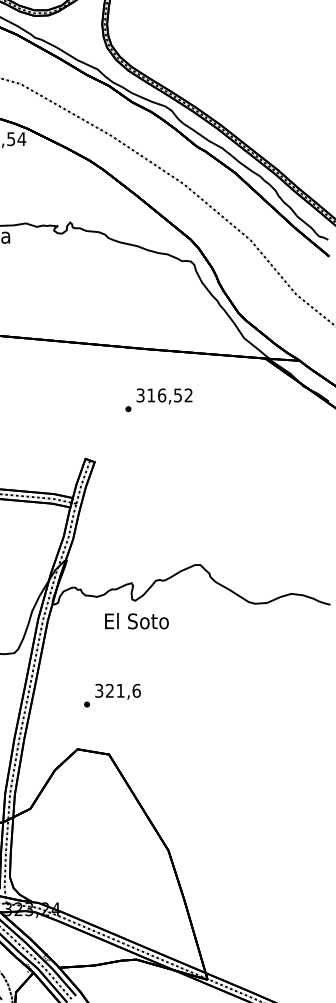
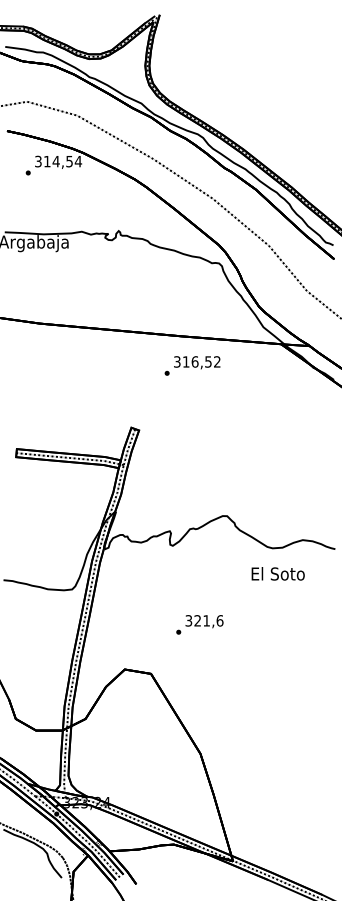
text: (158, 399) -> (192, 365), moved
text: (136, 620) -> (277, 573), moved
text: (112, 695) -> (199, 624), moved

